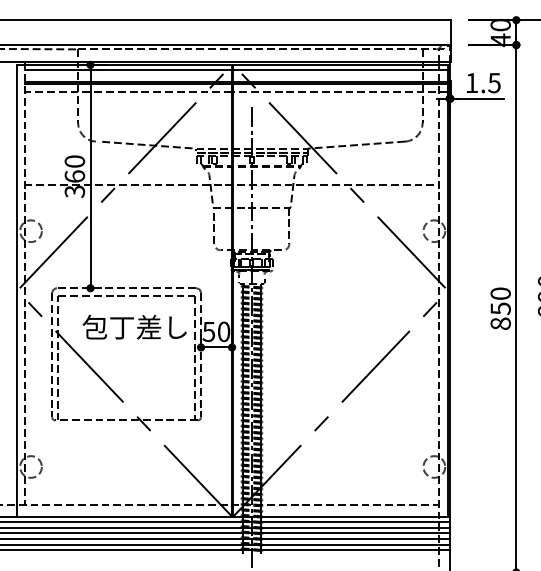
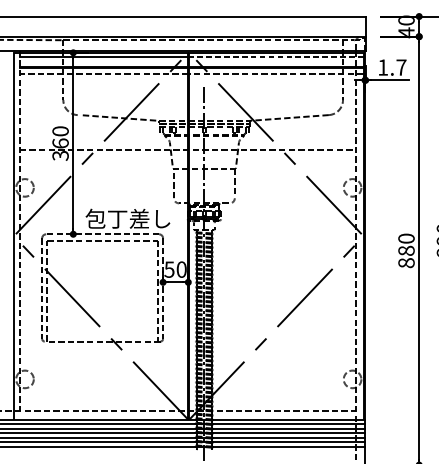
line: (340, 69) -> (276, 56), solid -> dashed
text: (494, 83) -> (401, 67), 1.5 -> 1.7
text: (500, 308) -> (406, 250), 850 -> 880
text: (134, 326) -> (127, 218), moved

